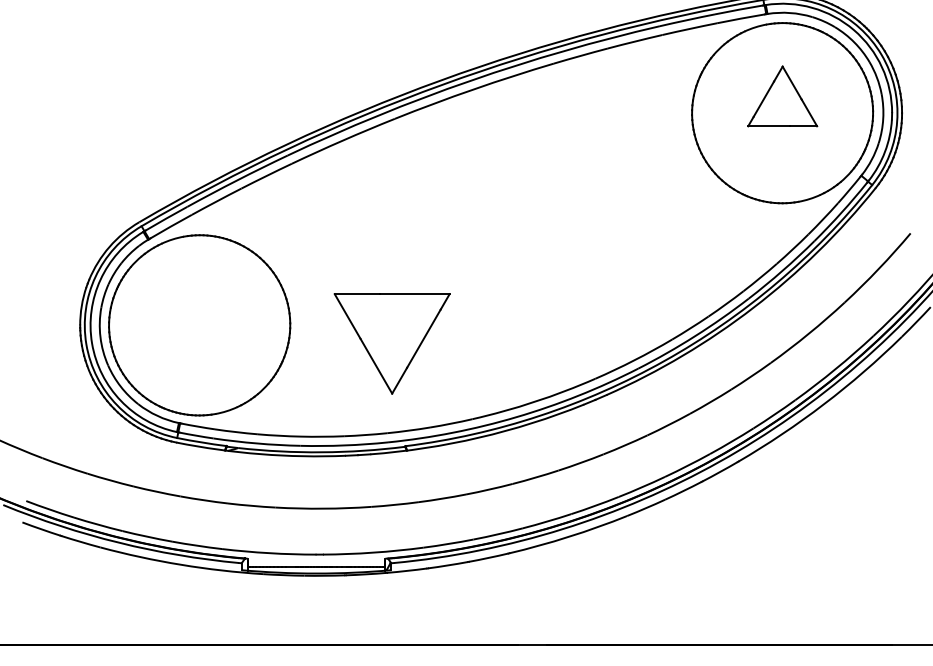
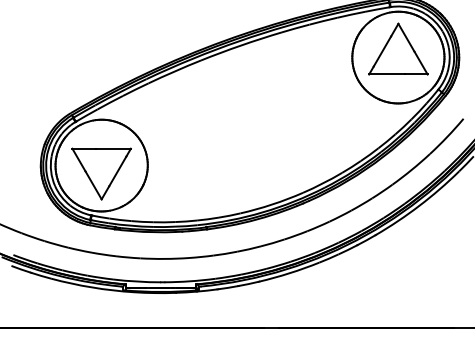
part: (782, 95) -> (398, 48), size x1.67
part: (391, 342) -> (101, 173), moved

